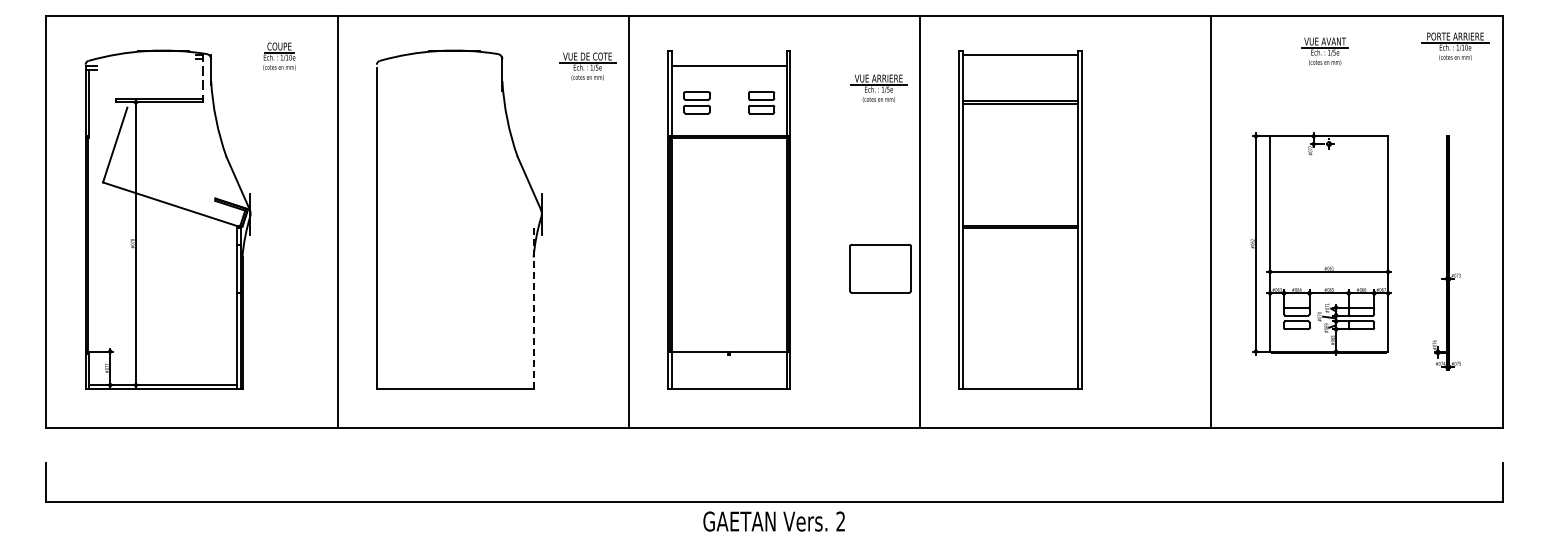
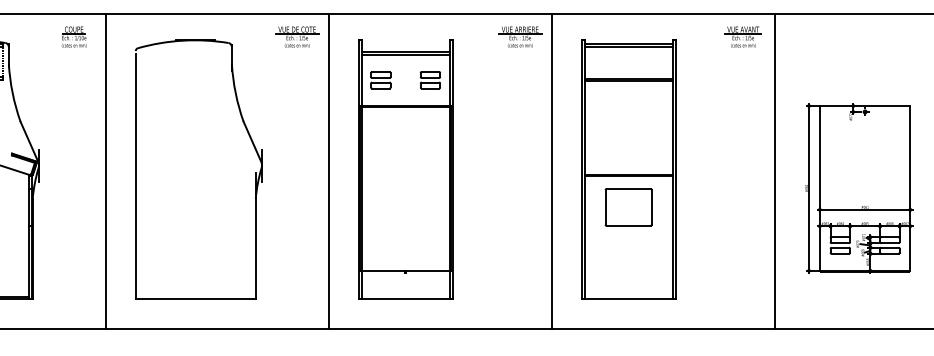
part: (1324, 51) -> (742, 37), moved
part: (279, 56) -> (74, 37), moved
line: (1020, 59) -> (628, 47), added
part: (587, 66) -> (297, 37), moved
line: (728, 69) -> (405, 54), added
part: (878, 88) -> (519, 37), moved
part: (880, 268) -> (628, 207), moved
line: (533, 306) -> (255, 236), dashed -> solid

